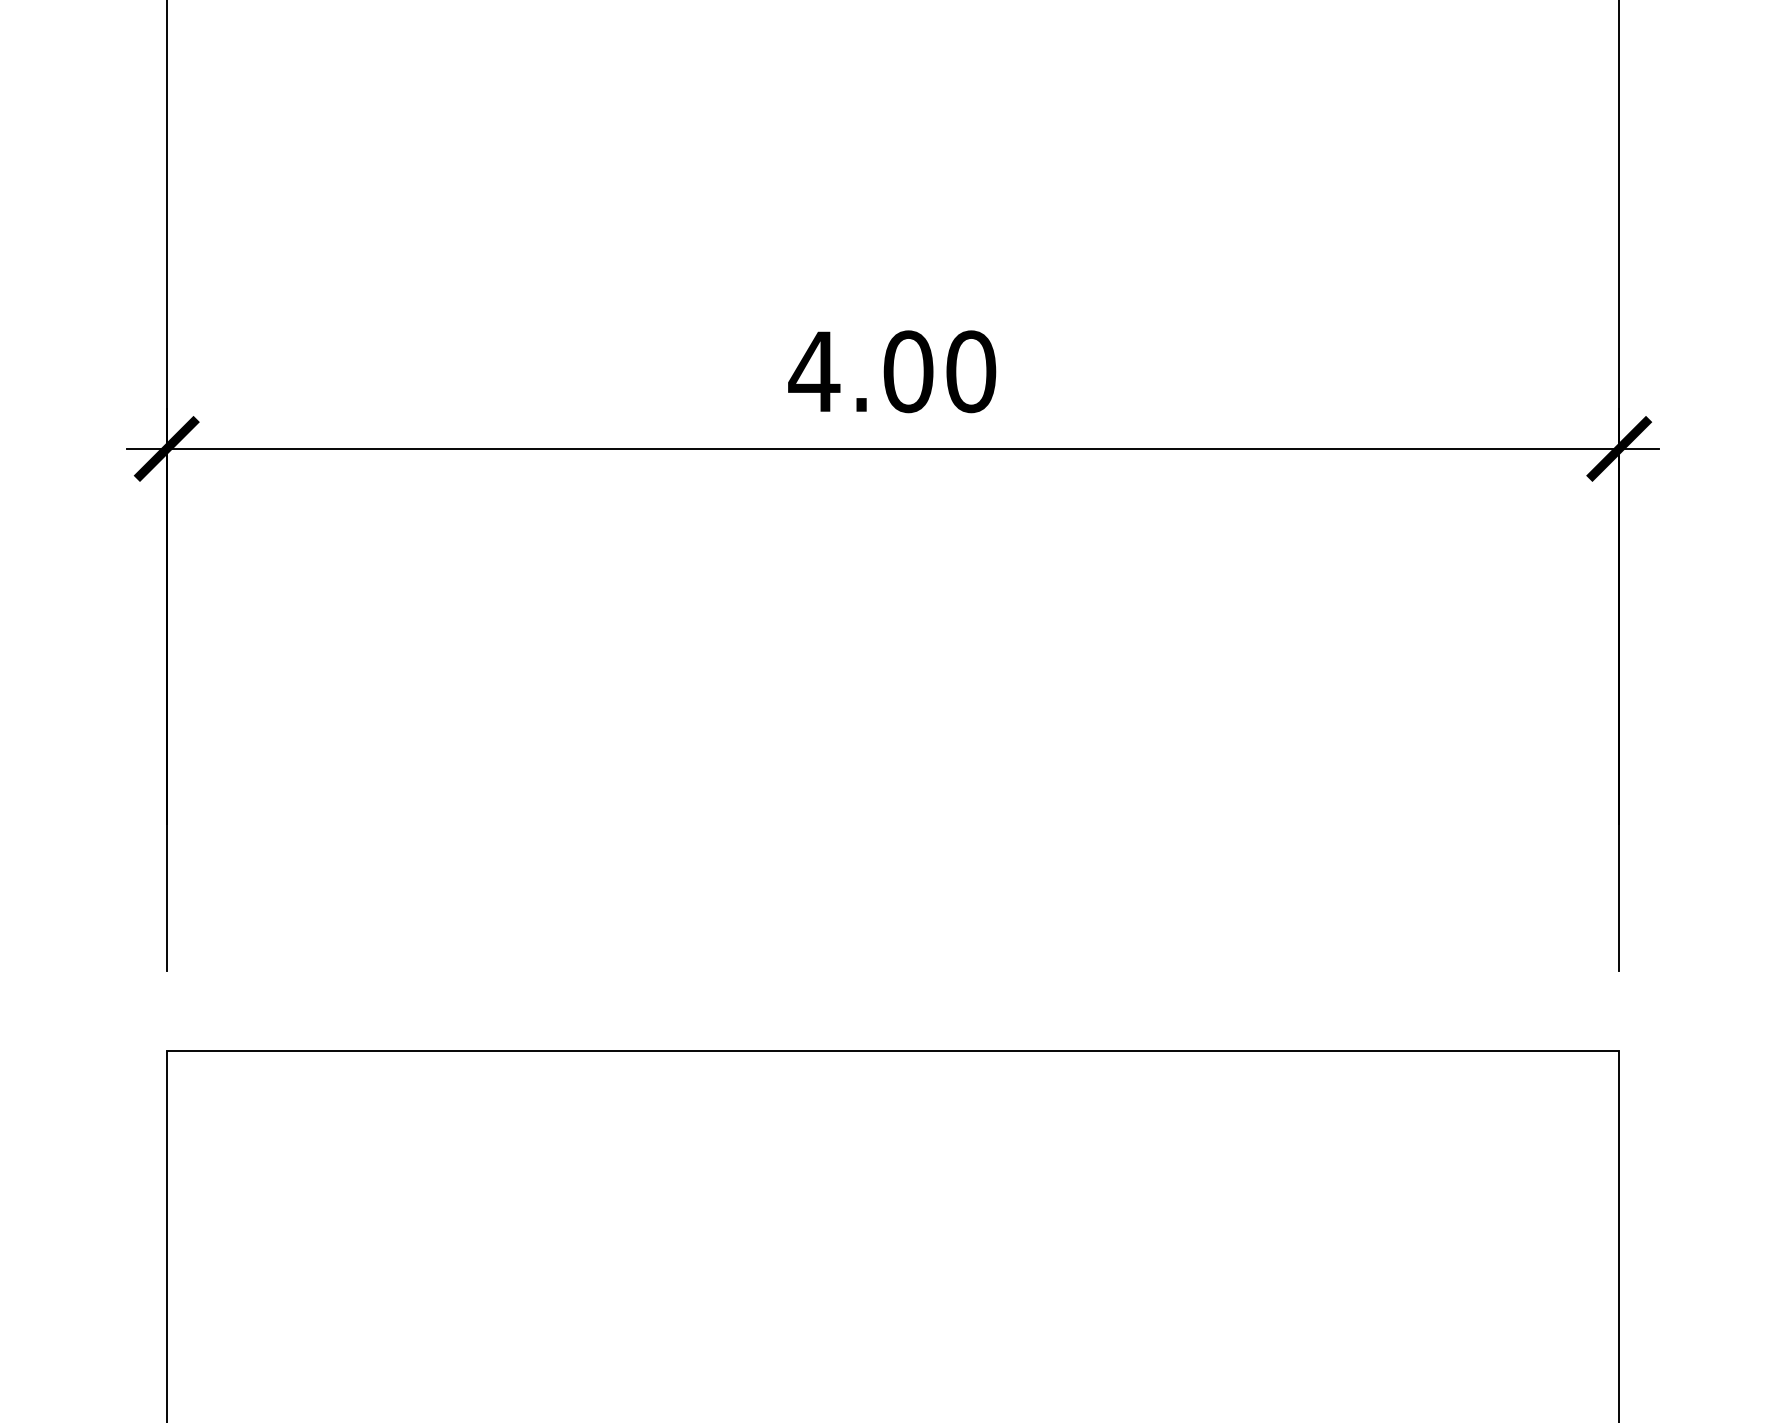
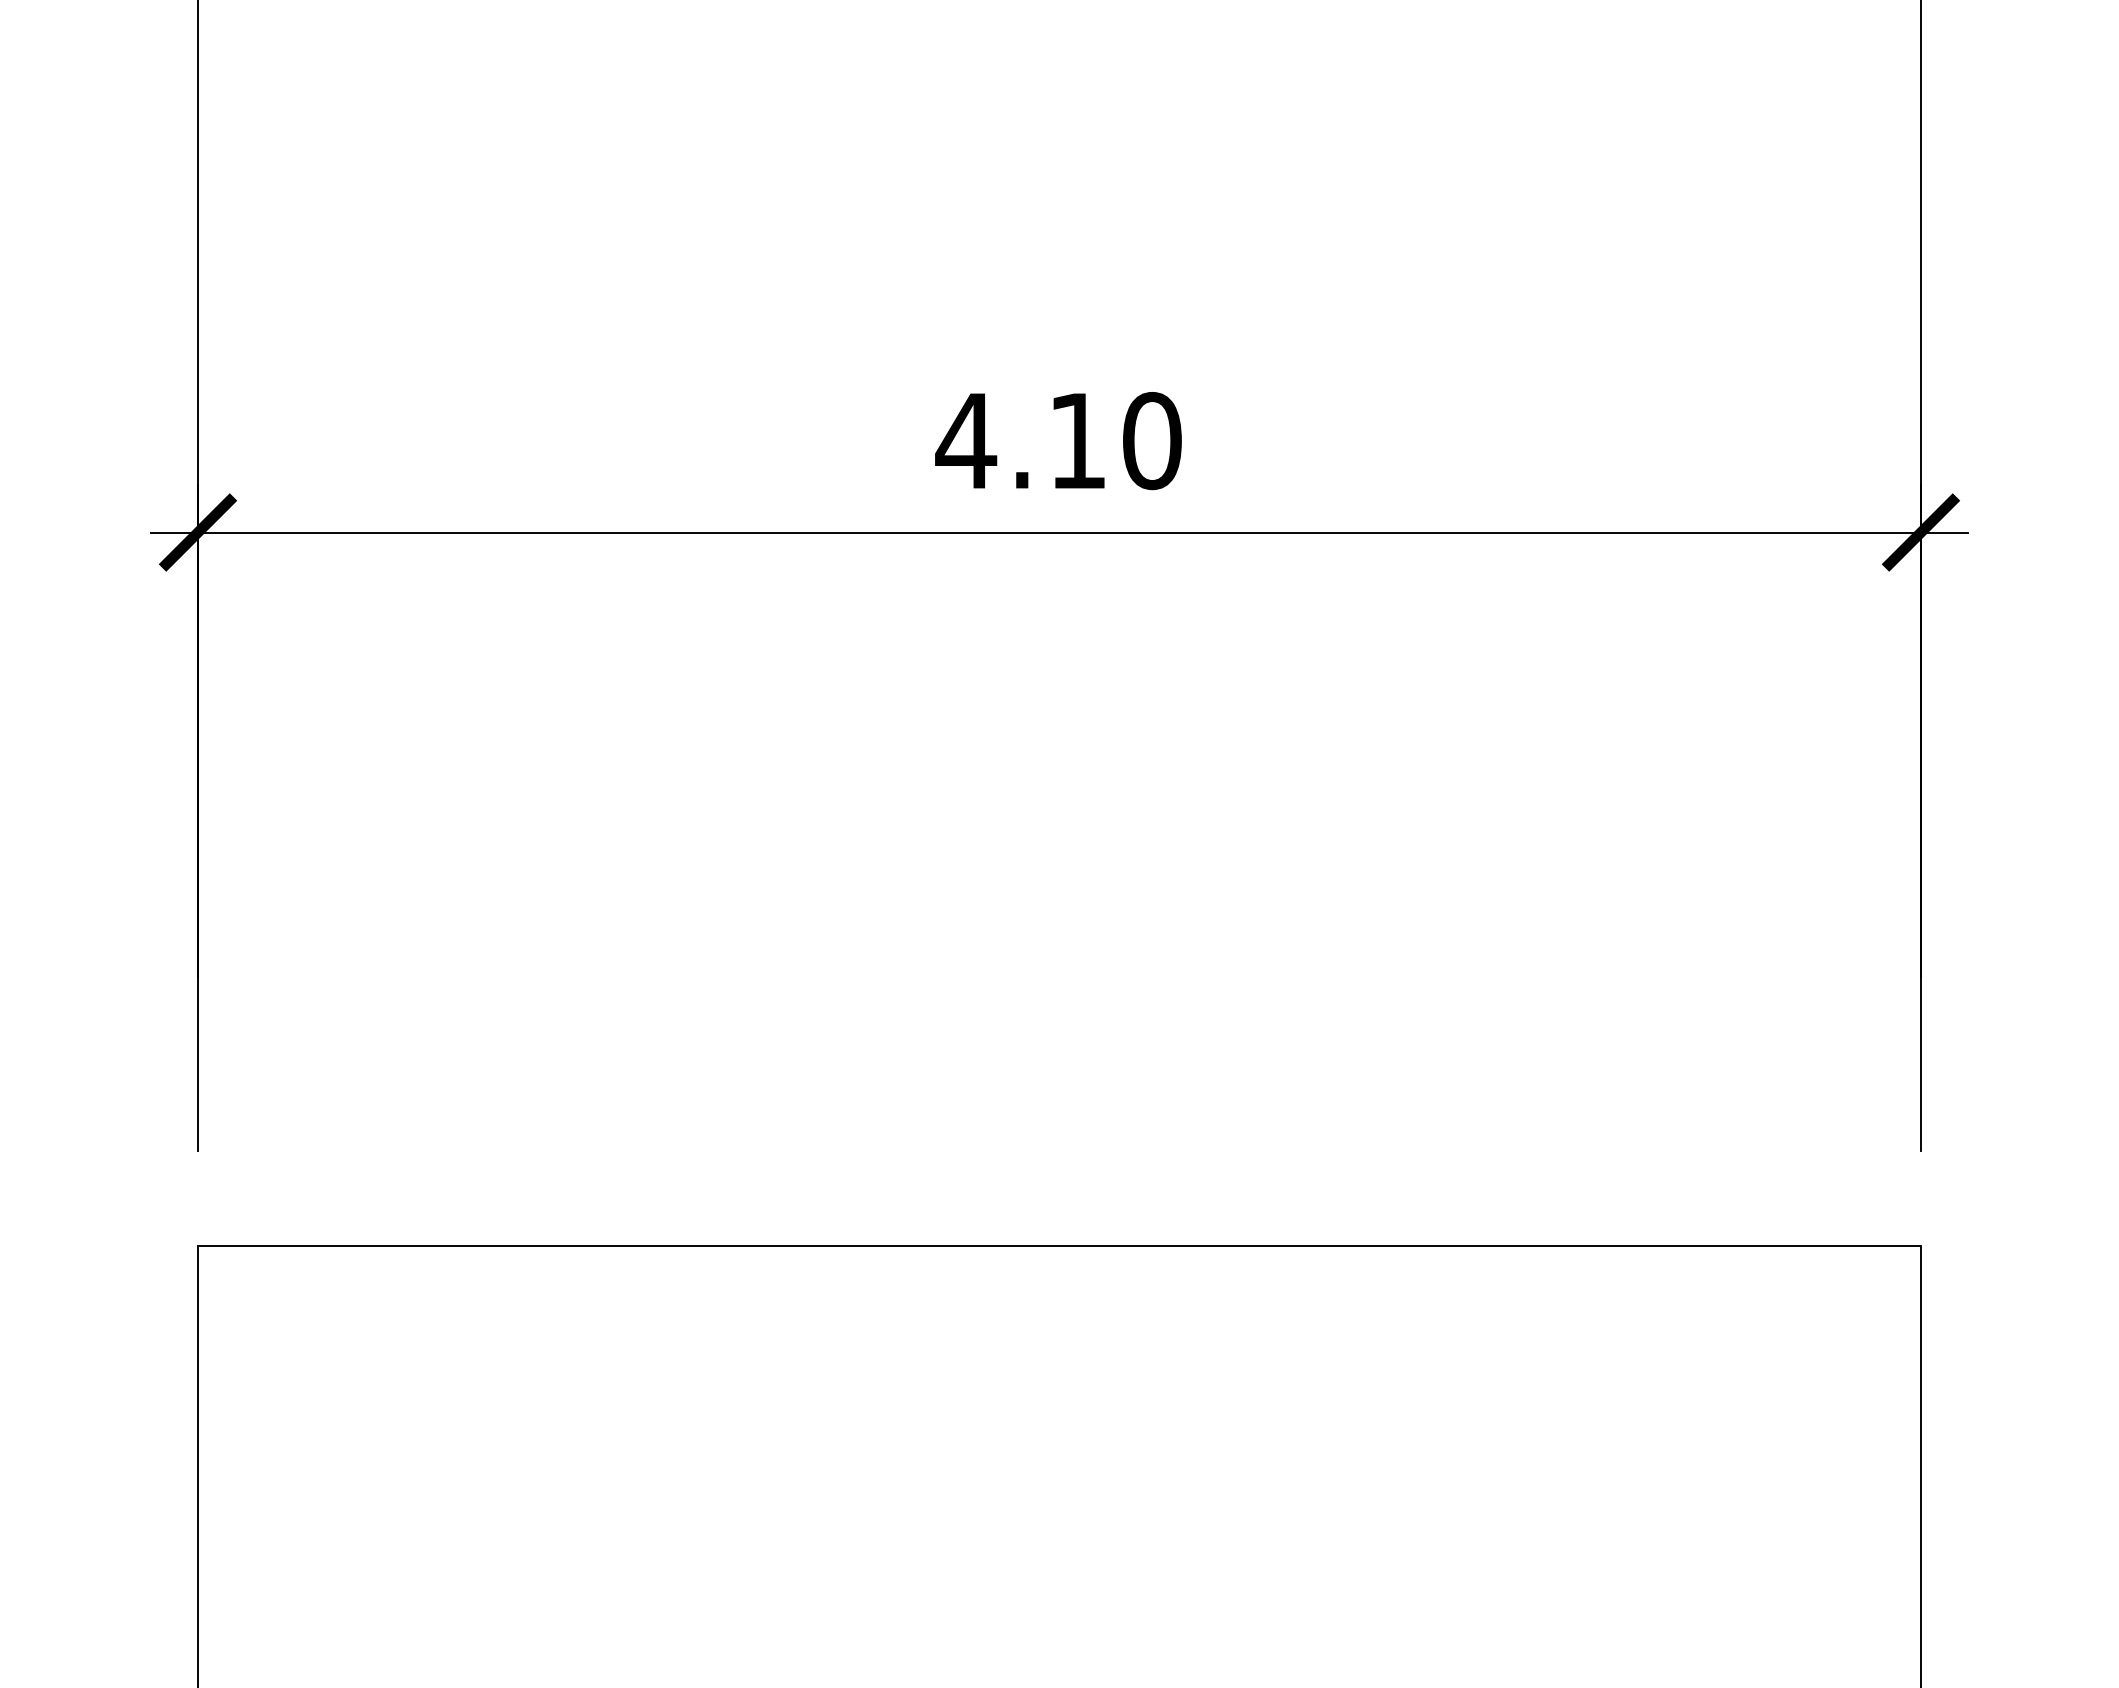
text: (908, 372) -> (1077, 441), 4.00 -> 4.10

